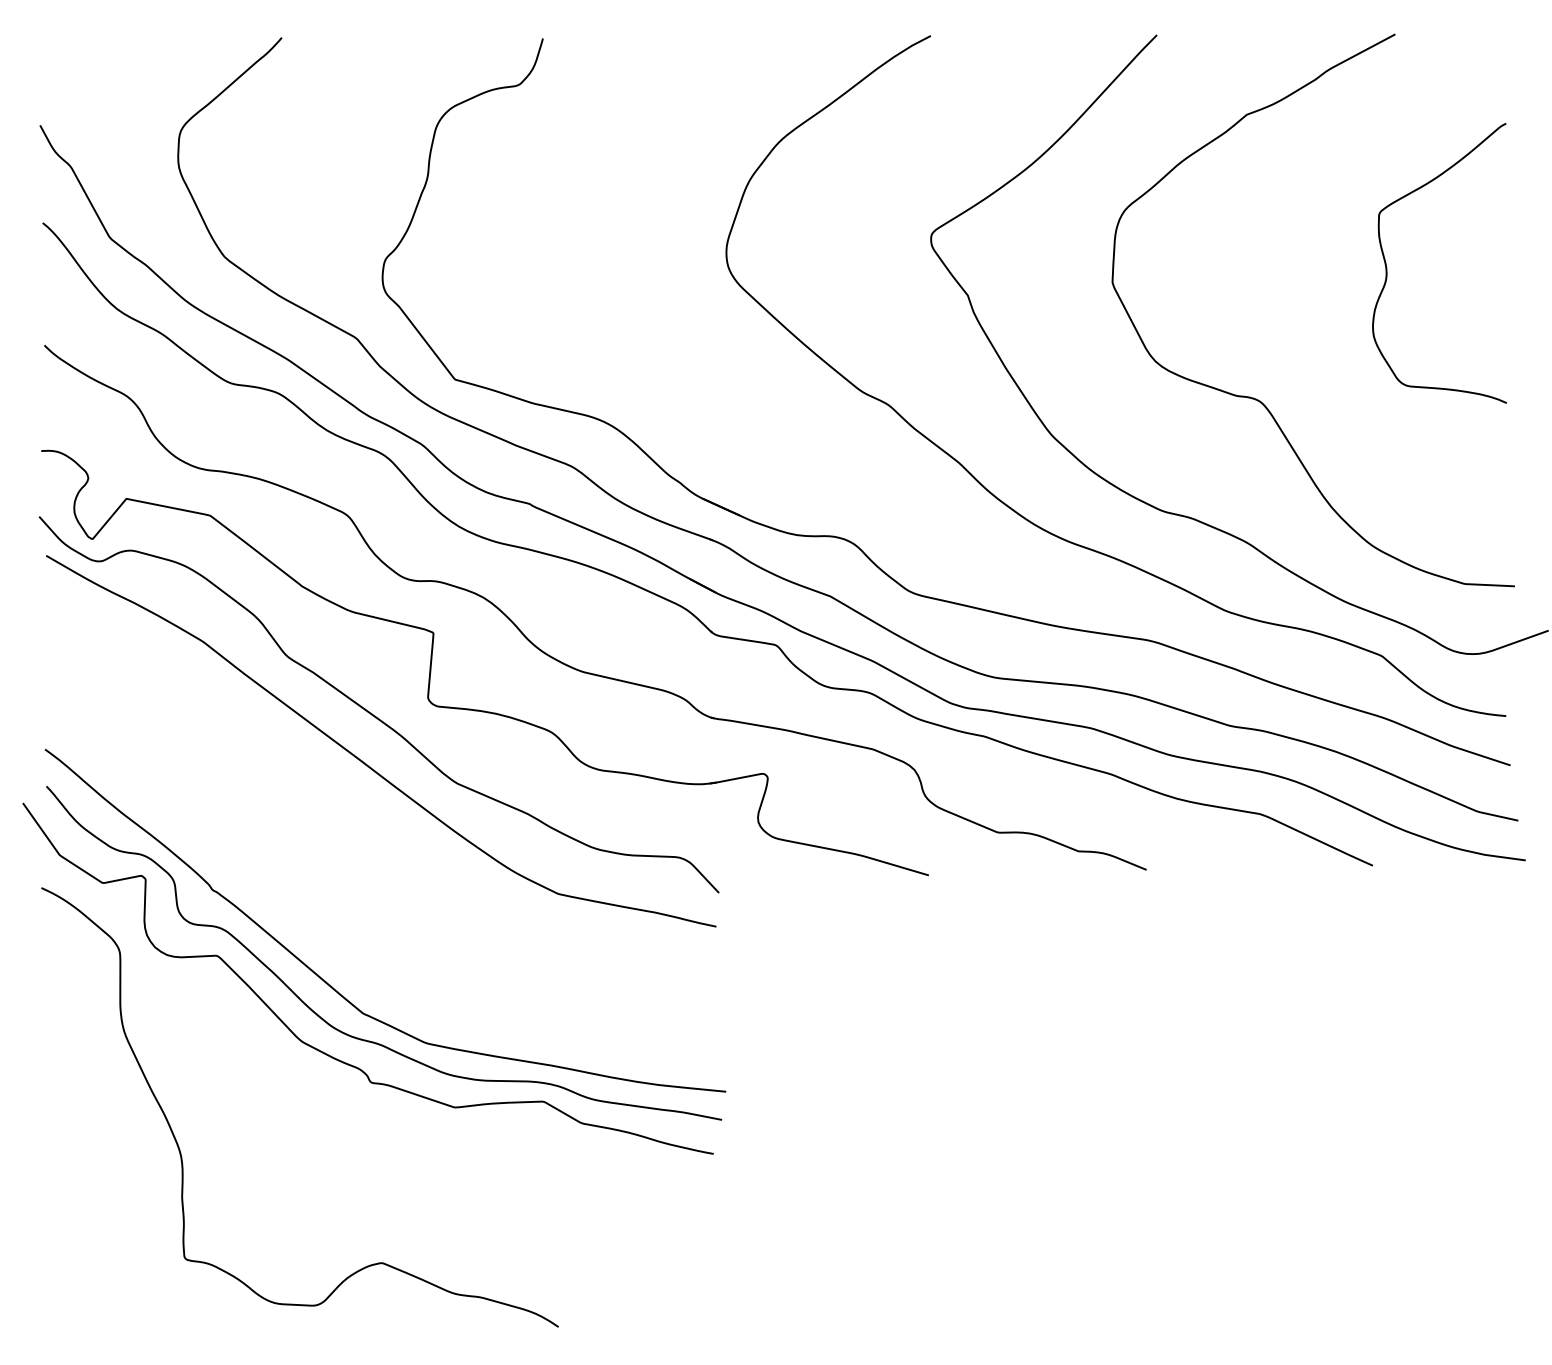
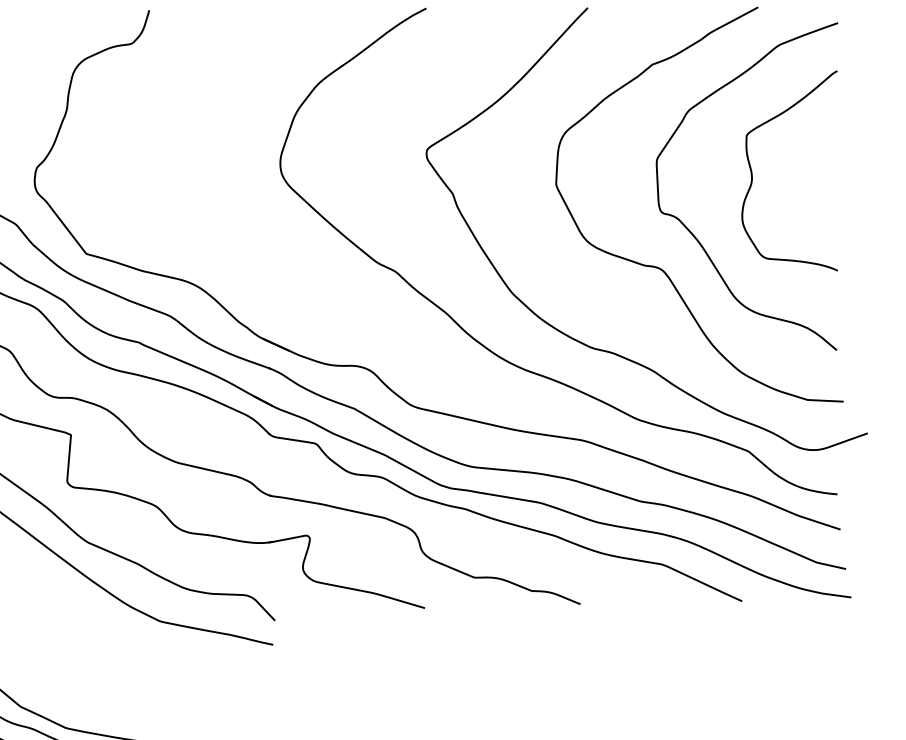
curve: (1303, 350) -> (692, 233), added

